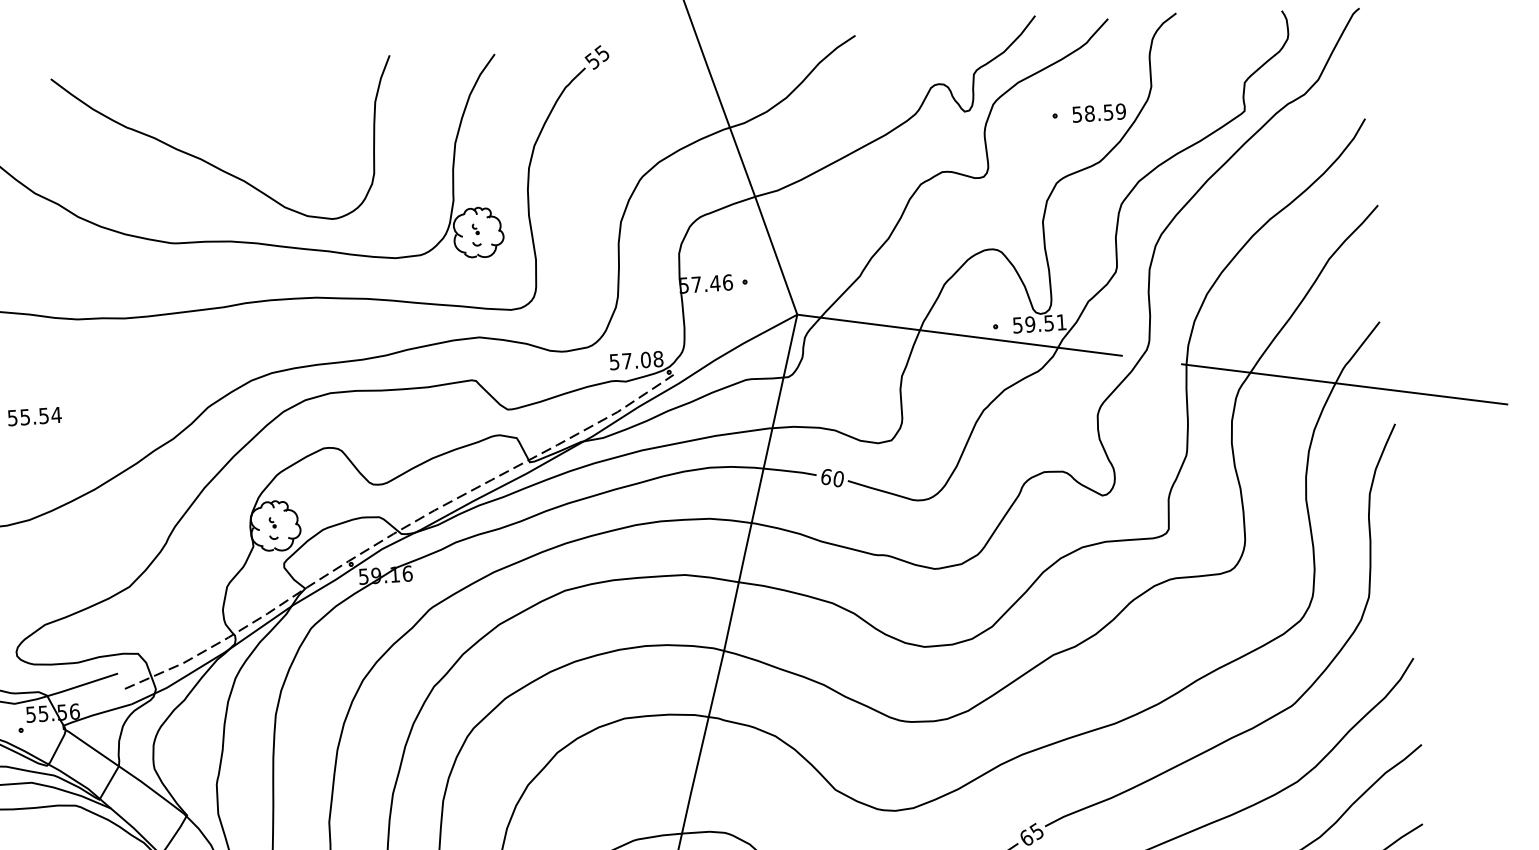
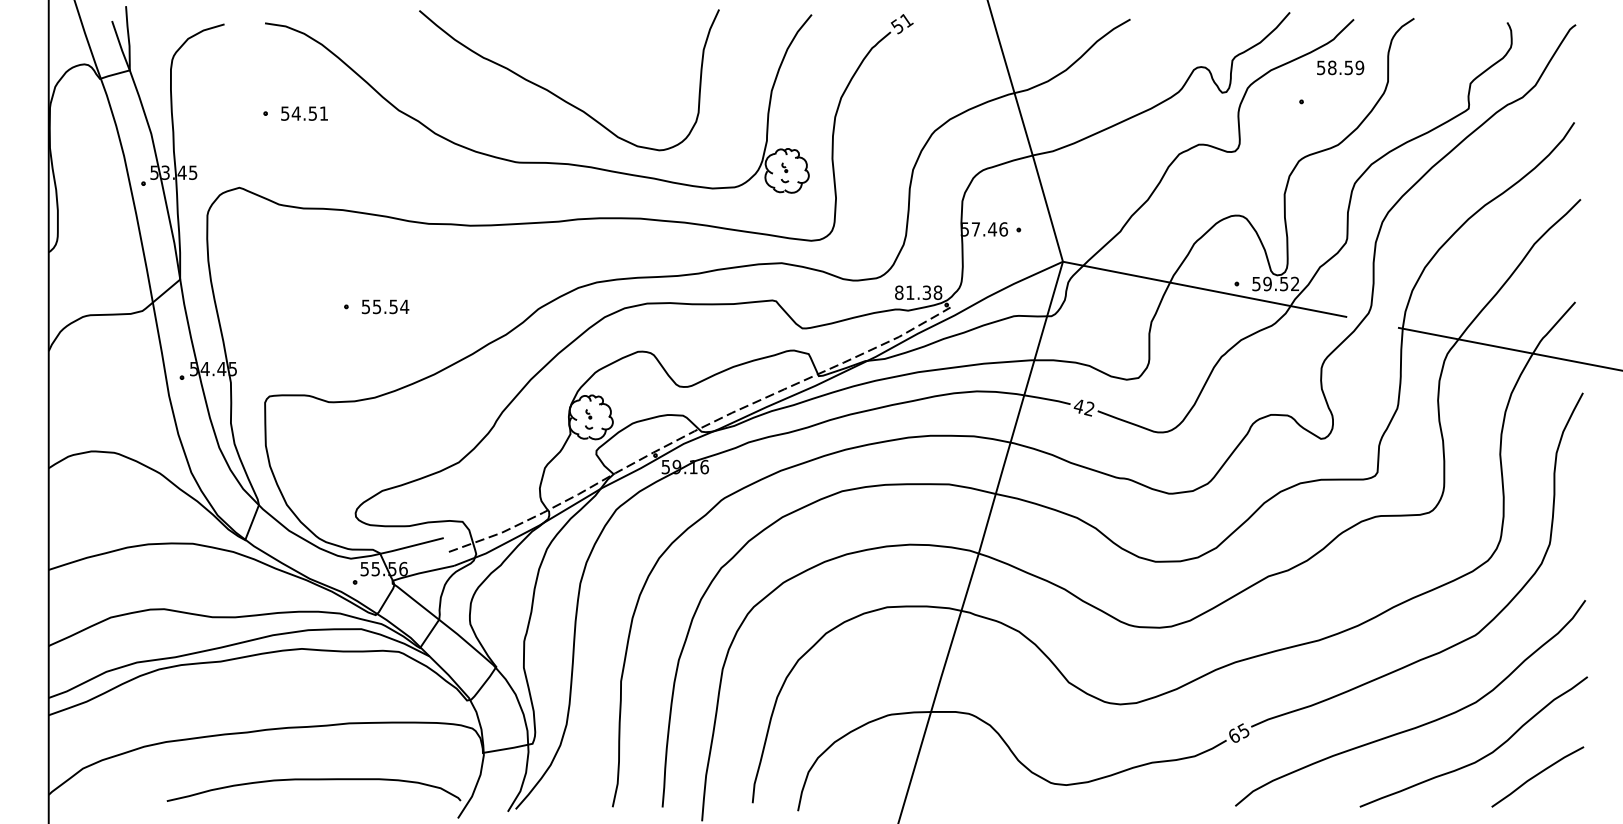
text: (602, 53) -> (906, 20), 55 -> 51
text: (1099, 112) -> (1340, 67), moved
text: (1061, 321) -> (1295, 283), 59.51 -> 59.52
text: (630, 360) -> (913, 292), 57.08 -> 81.38
text: (831, 477) -> (1083, 407), 60 -> 42

